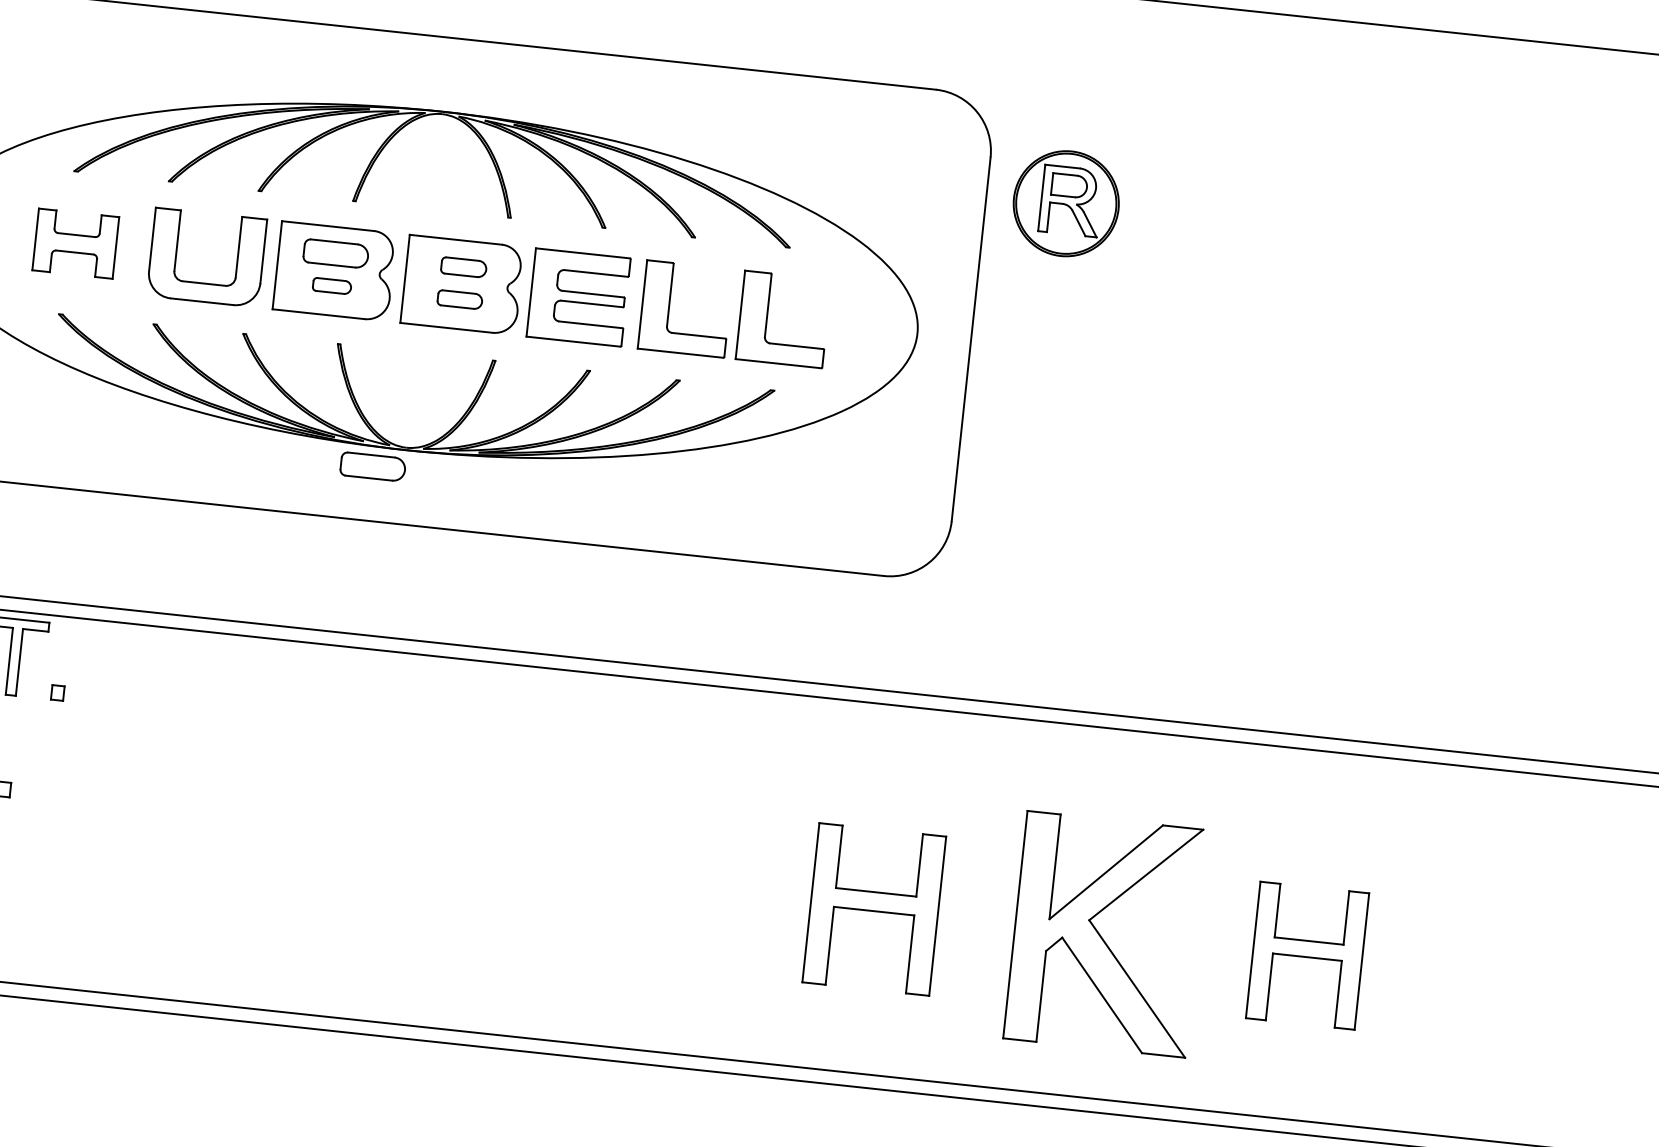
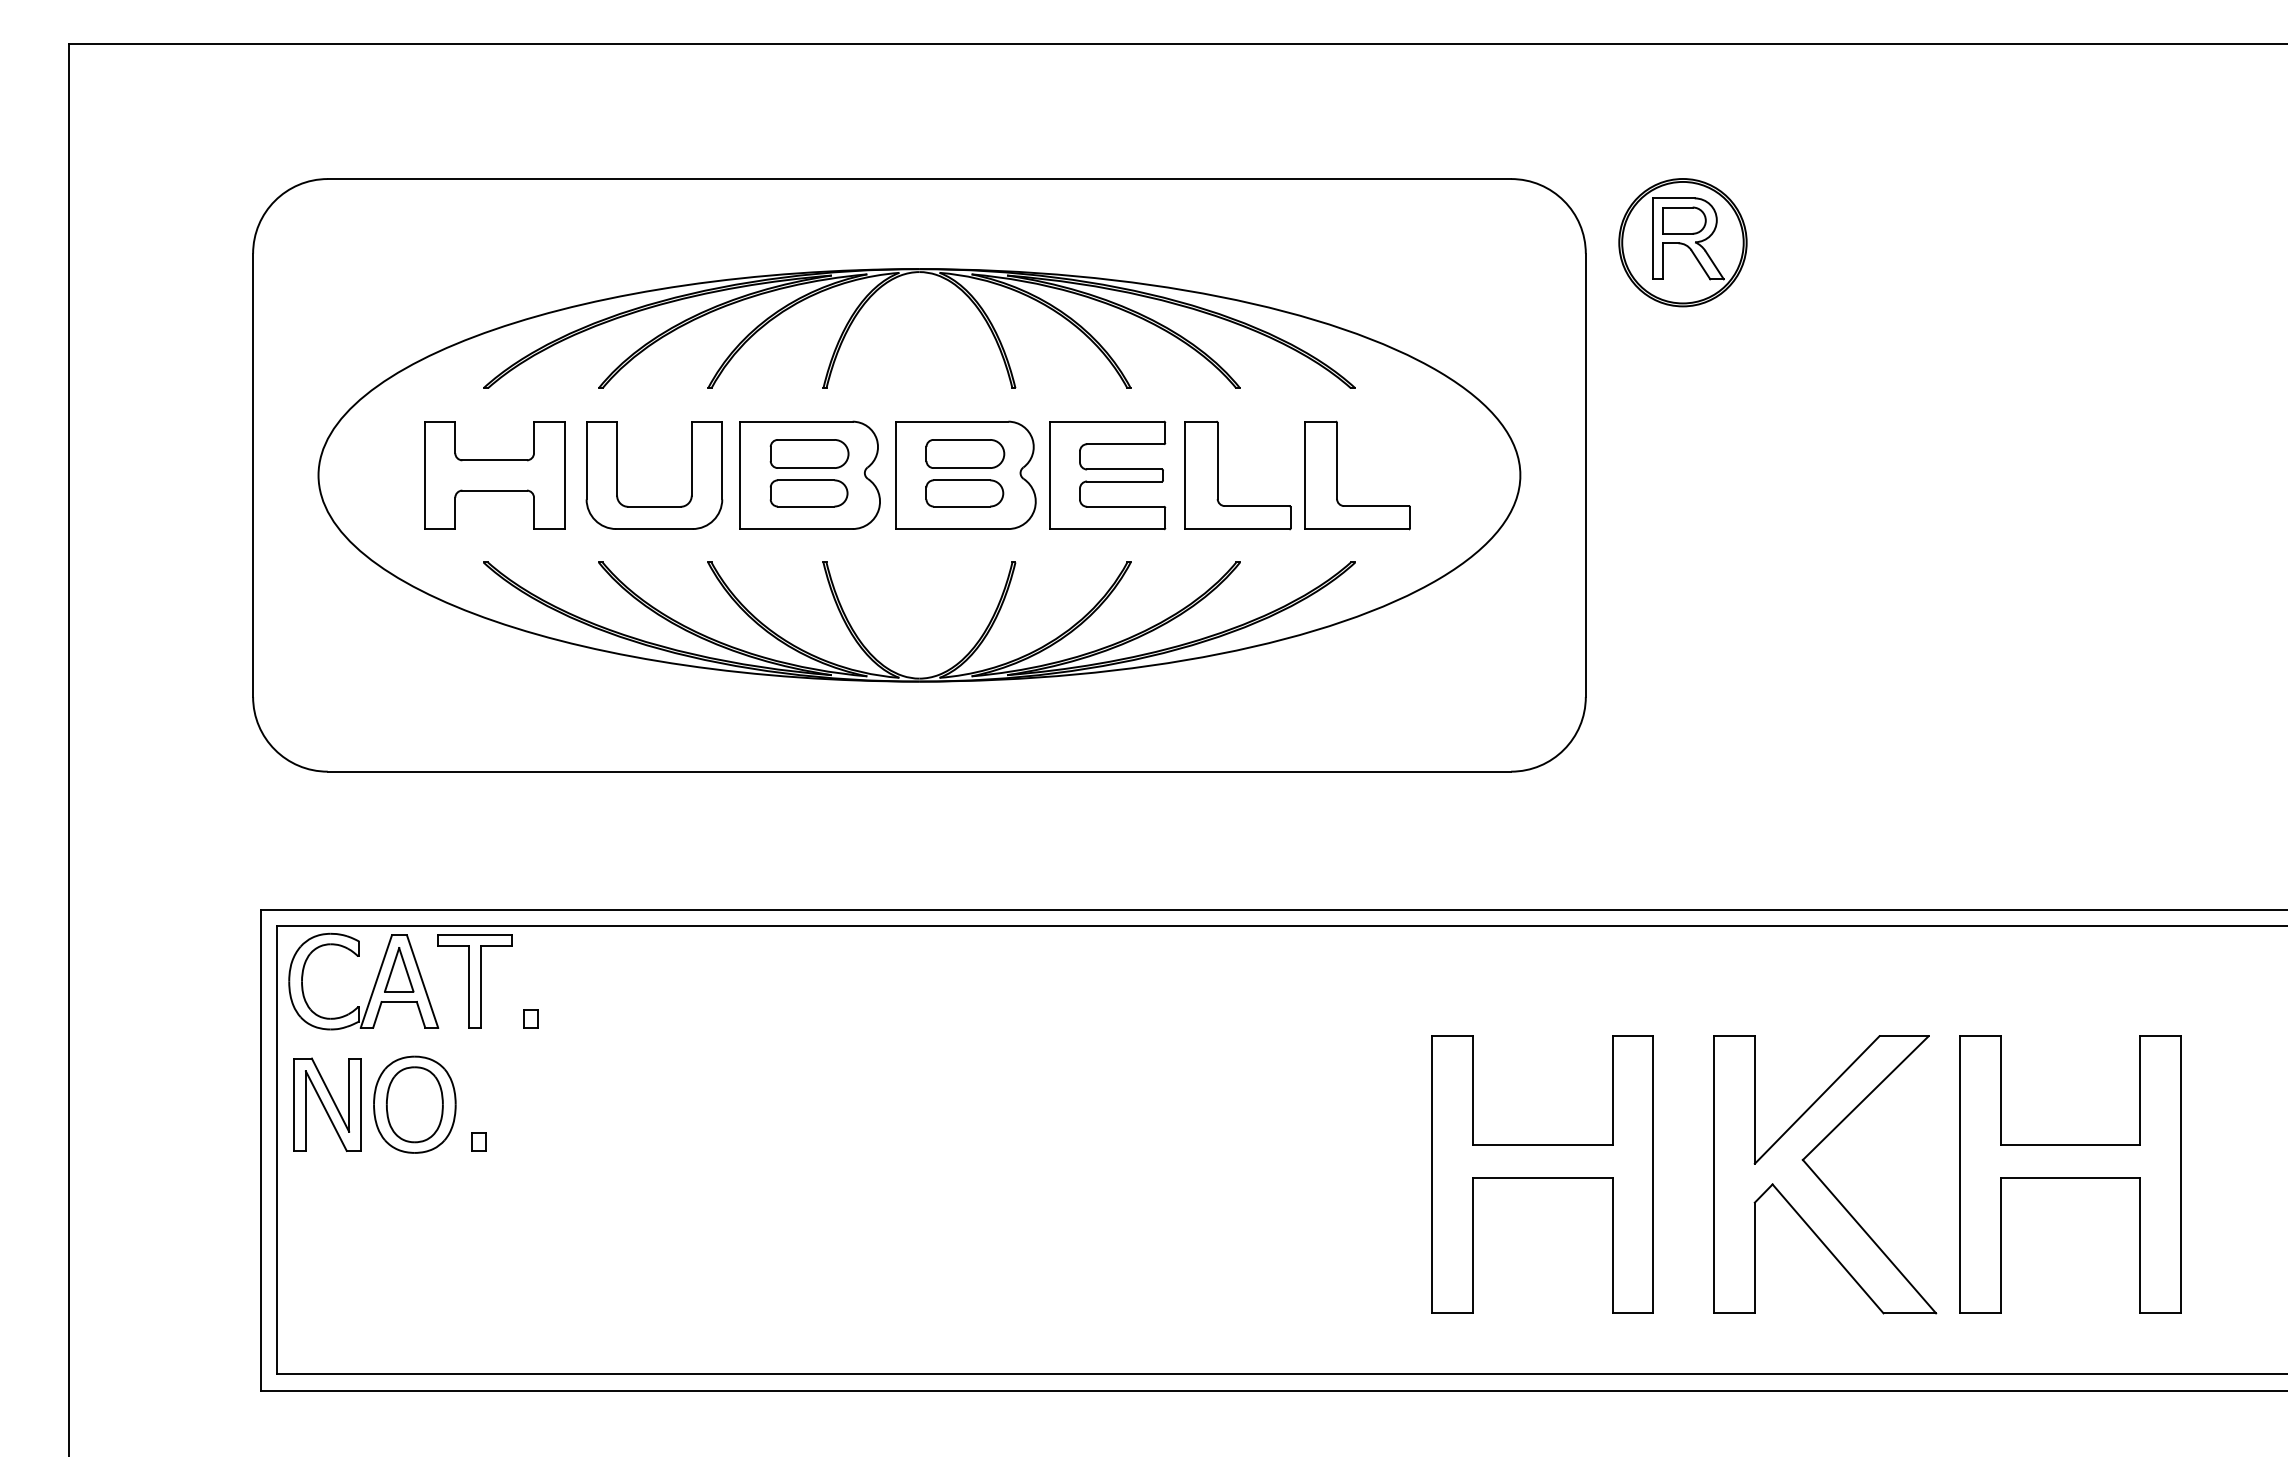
part: (1065, 203) -> (1682, 242), moved
part: (75, 243) -> (494, 475), size x1.43
part: (464, 267) -> (965, 453), size x1.43
part: (331, 286) -> (808, 493), size x1.67
part: (459, 299) -> (964, 493), size x1.43
part: (372, 466) -> (881, 705), removed
part: (874, 909) -> (1542, 1174), size x1.43
part: (1307, 955) -> (2070, 1174), size x1.67

